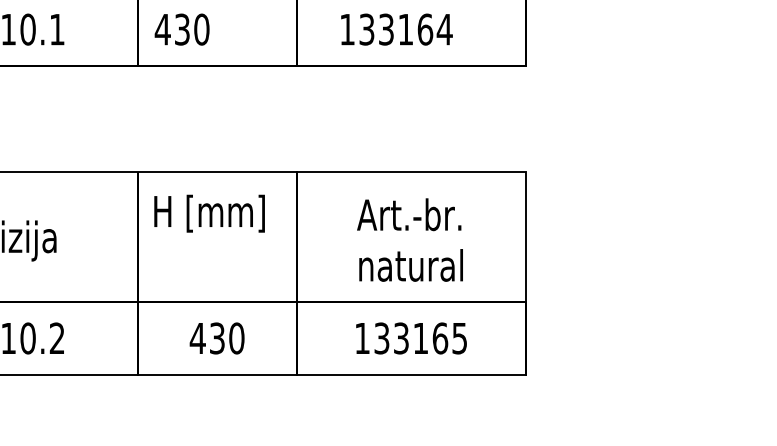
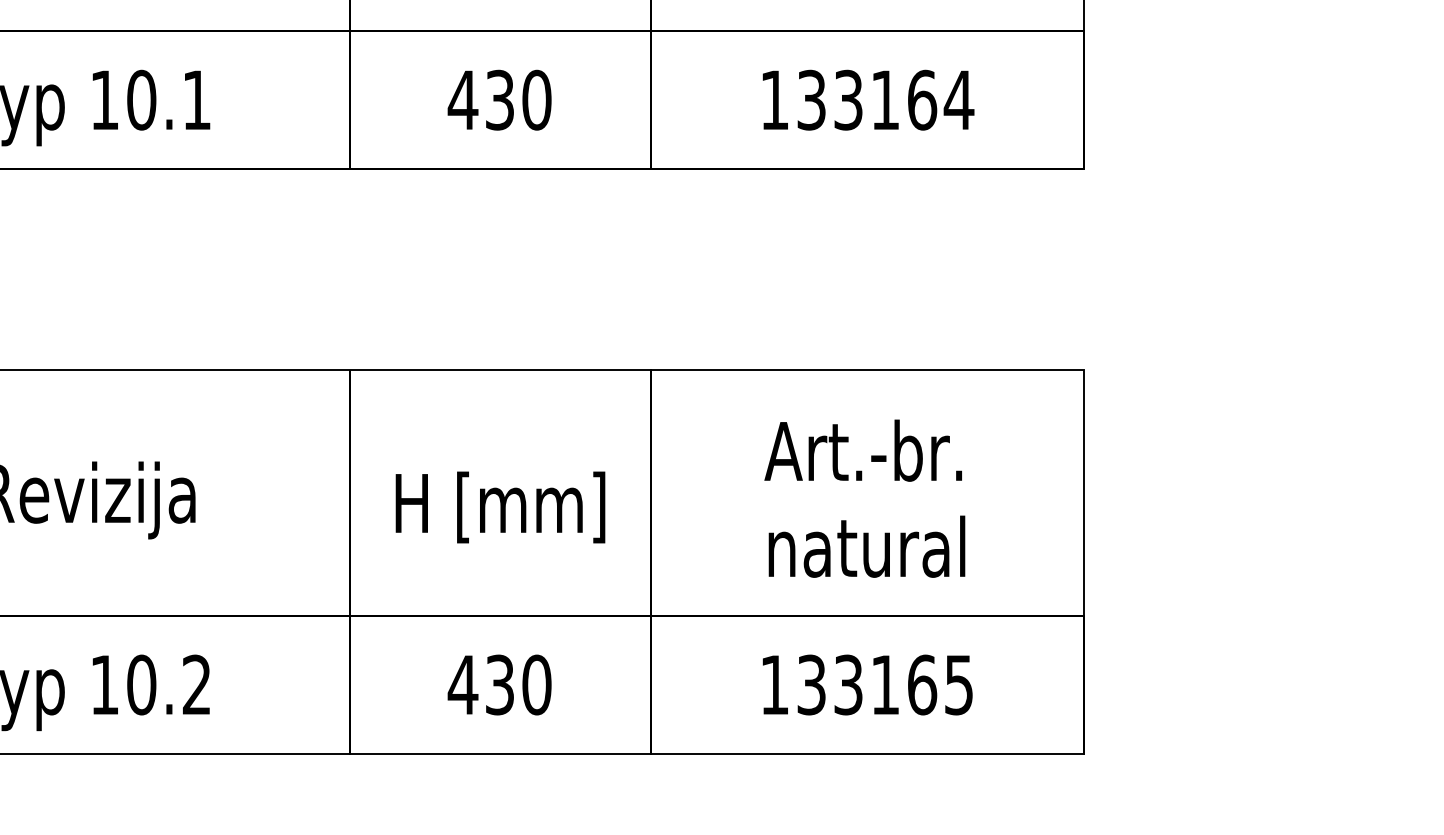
text: (181, 29) -> (498, 99), moved
text: (396, 29) -> (867, 99), moved
text: (209, 213) -> (500, 507), moved

